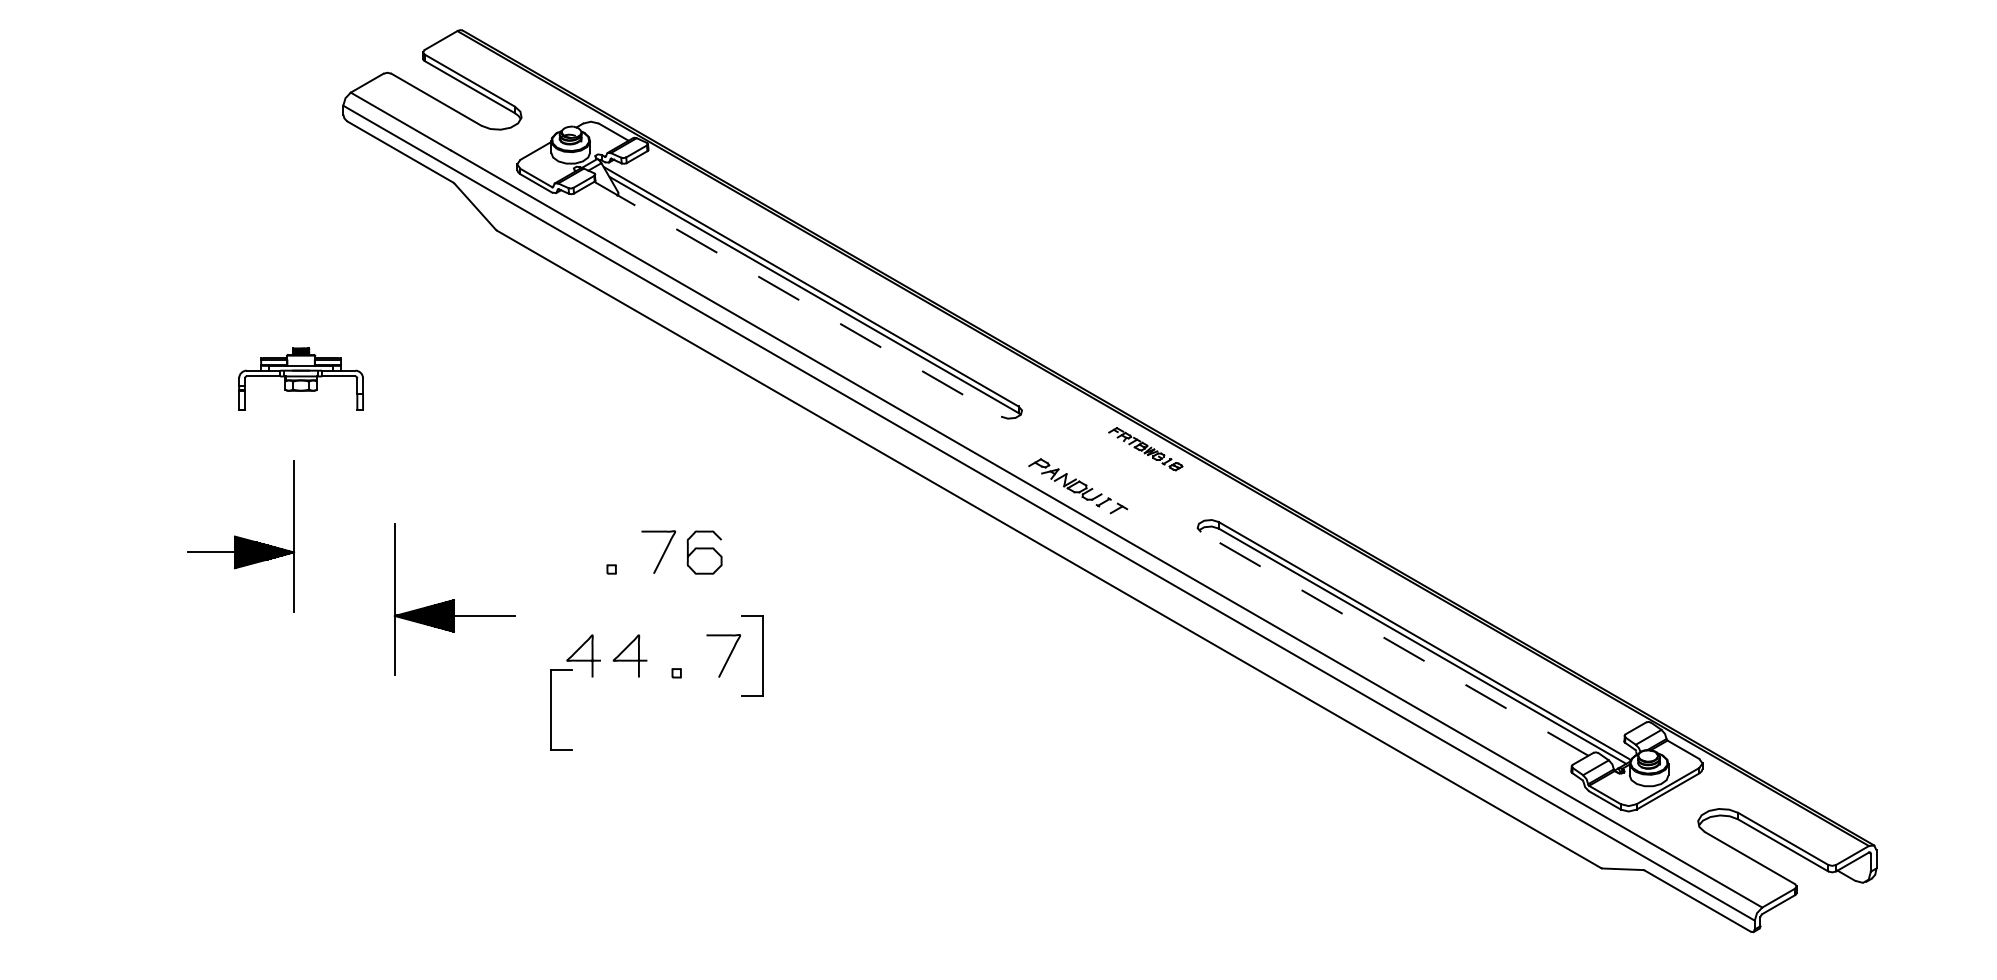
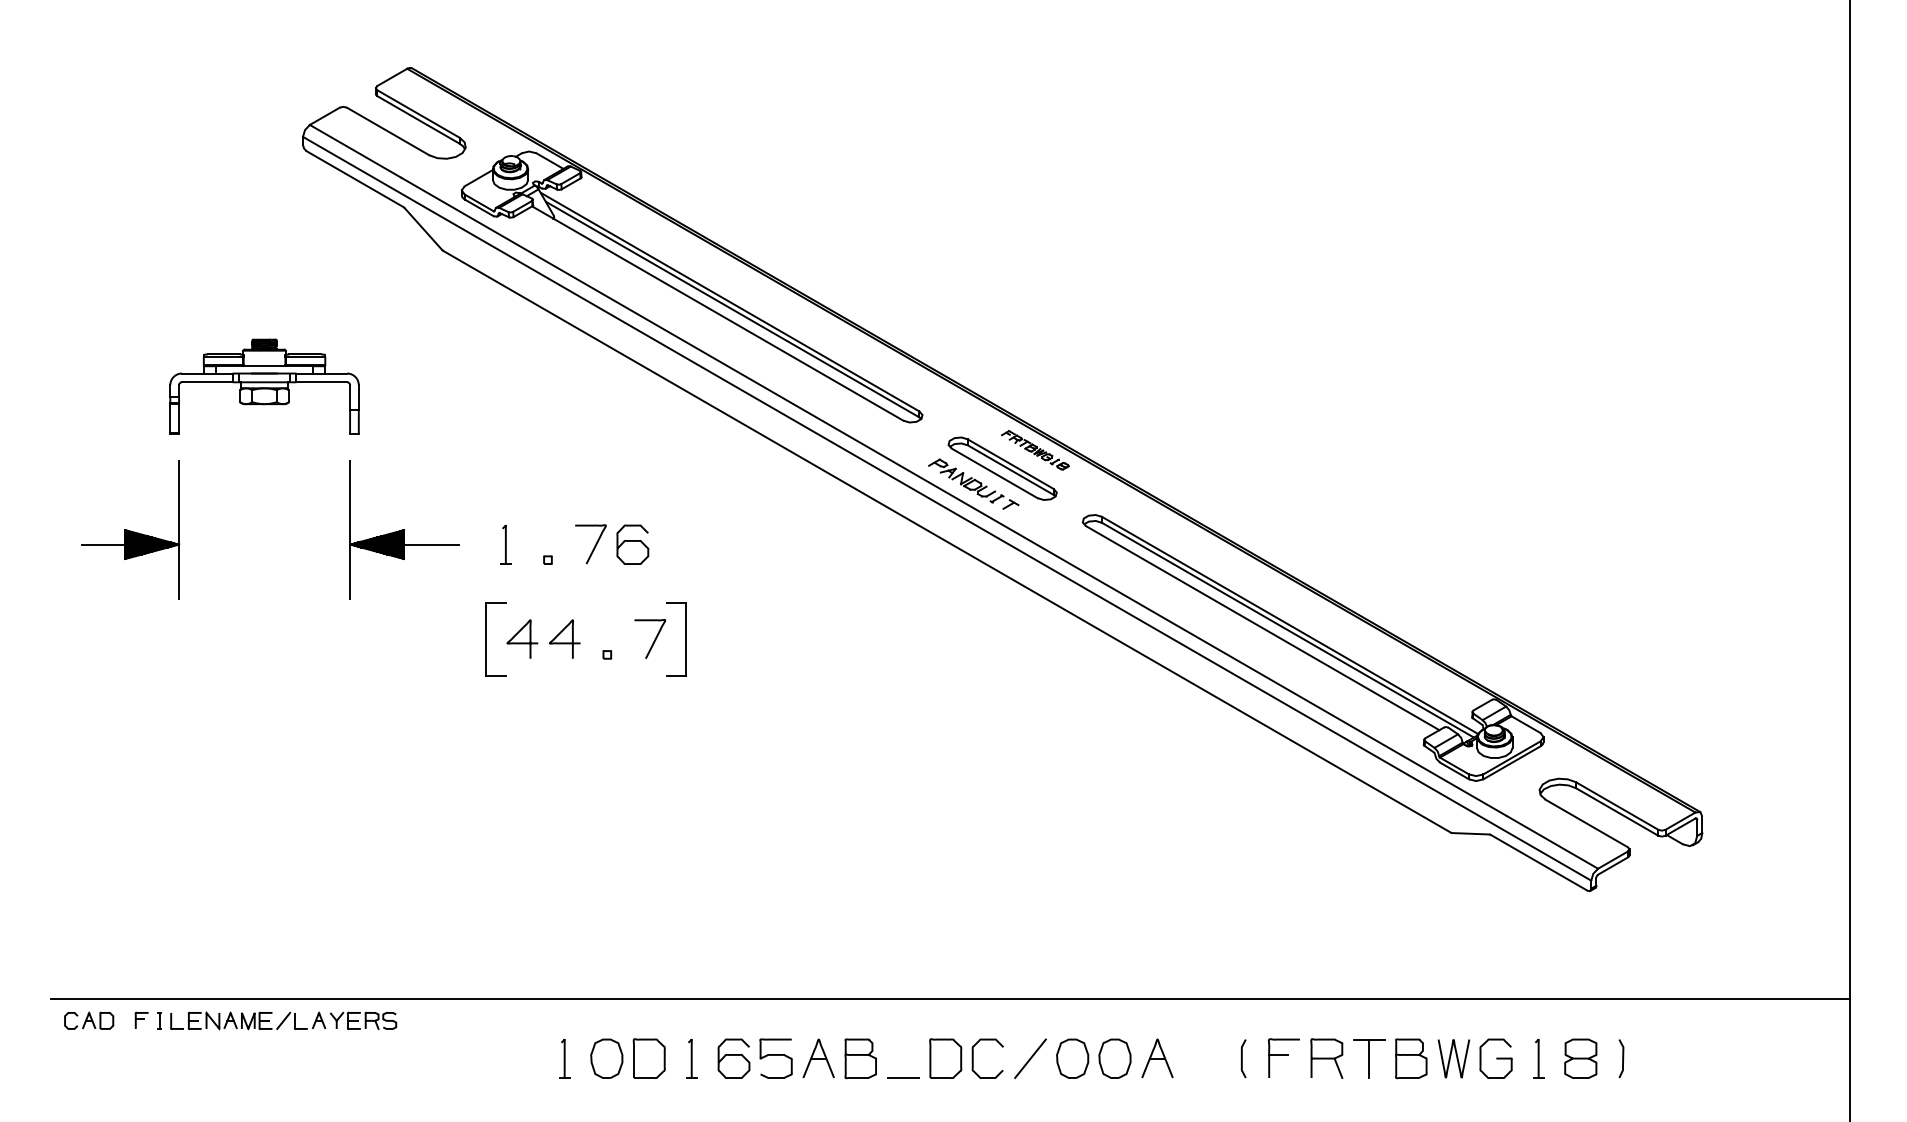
line: (798, 299) -> (718, 313), dashed -> solid
part: (301, 379) -> (264, 386), size x1.67
part: (1109, 469) -> (1002, 468), added
part: (240, 535) -> (130, 529), moved
part: (565, 552) -> (505, 544), added
part: (454, 599) -> (404, 529), moved
line: (1394, 643) -> (1262, 627), dashed -> solid
part: (550, 710) -> (486, 639), moved

